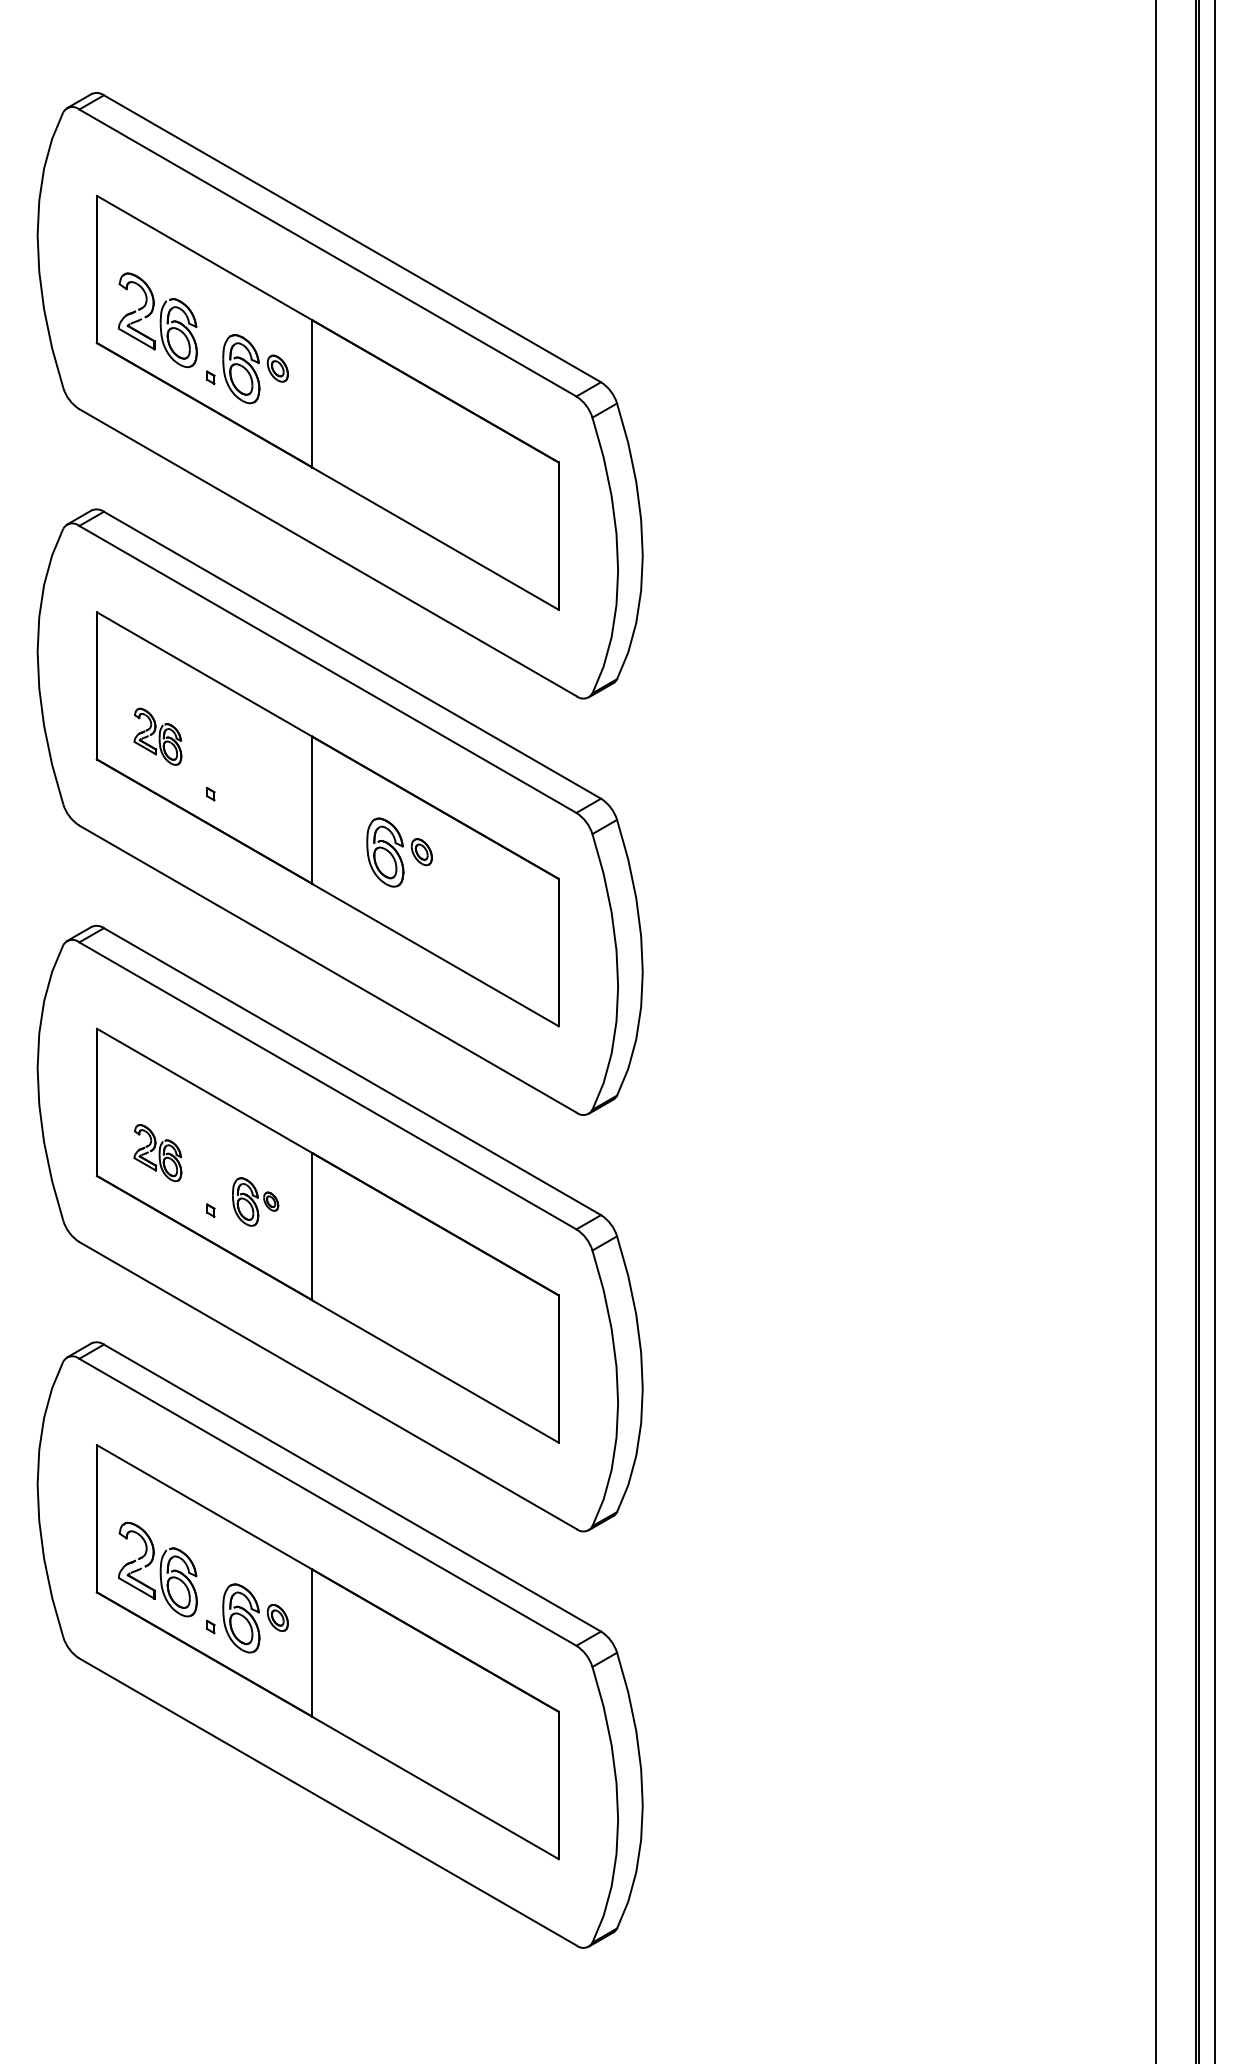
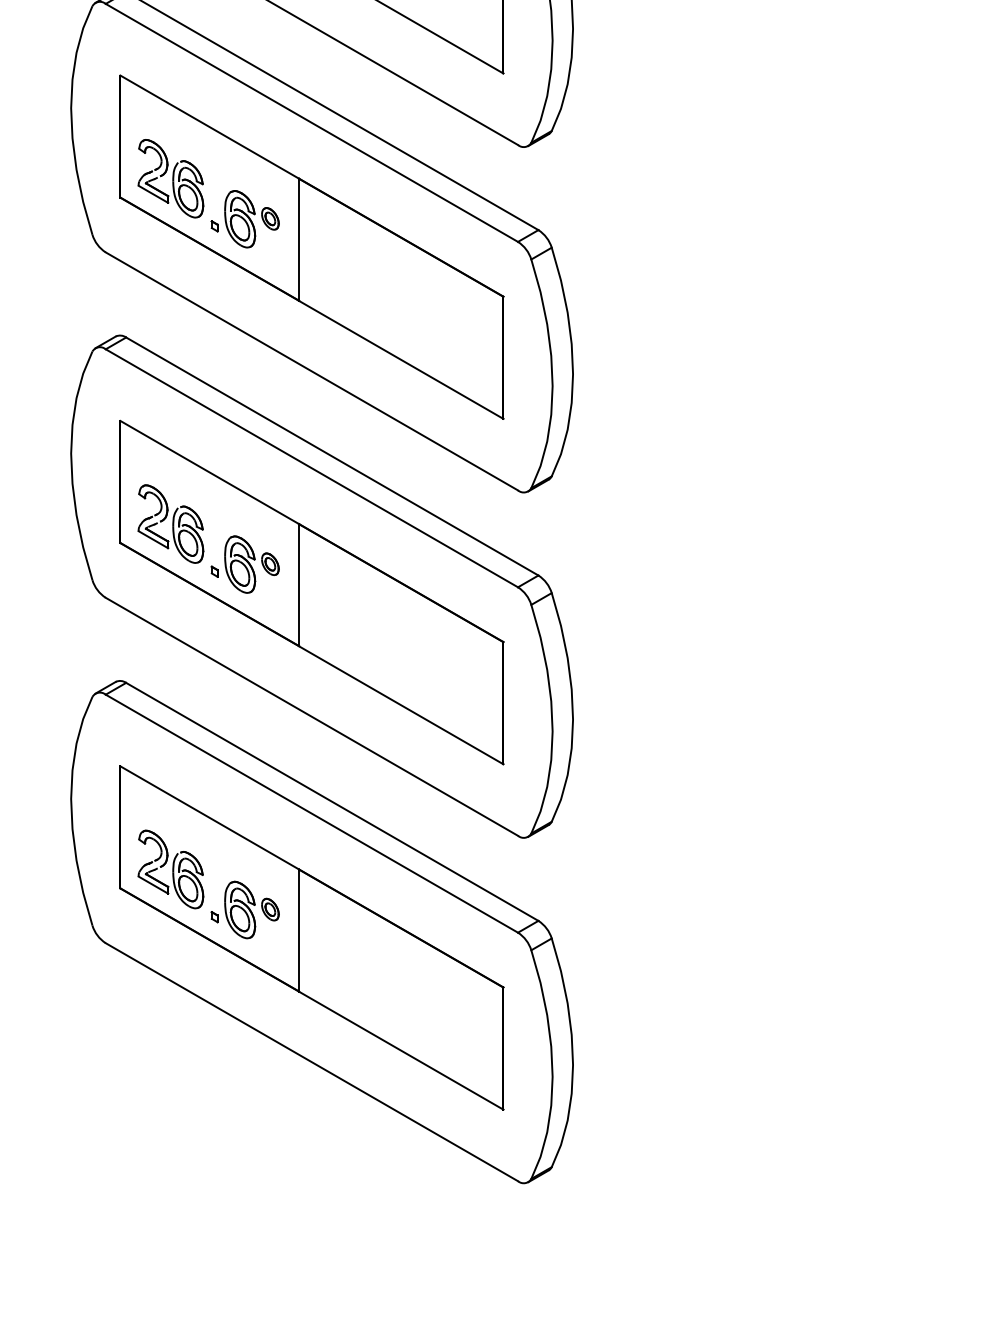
part: (157, 736) -> (170, 178), size x1.67
part: (399, 852) -> (251, 219), moved
part: (157, 1152) -> (170, 523), size x1.67
part: (255, 1201) -> (251, 564), size x1.43

